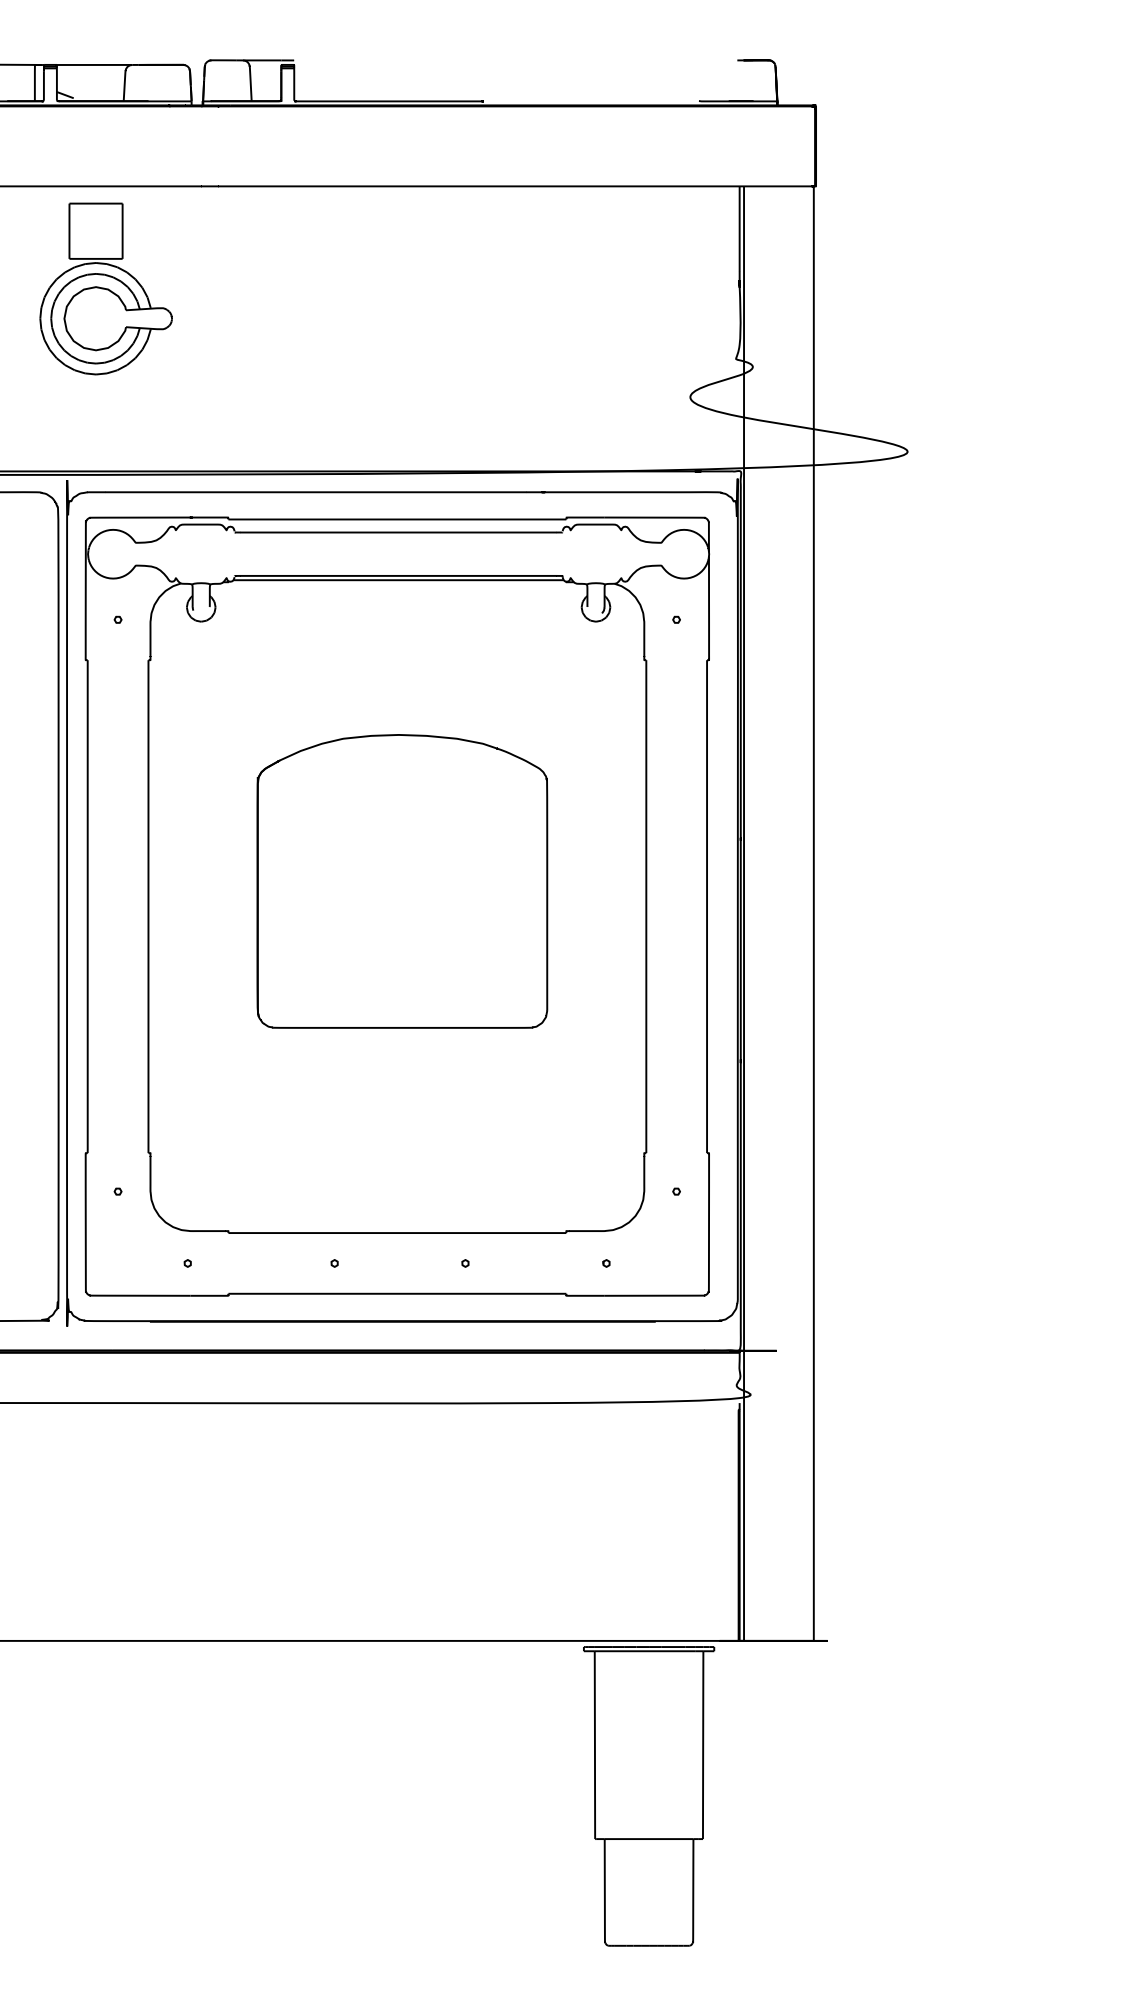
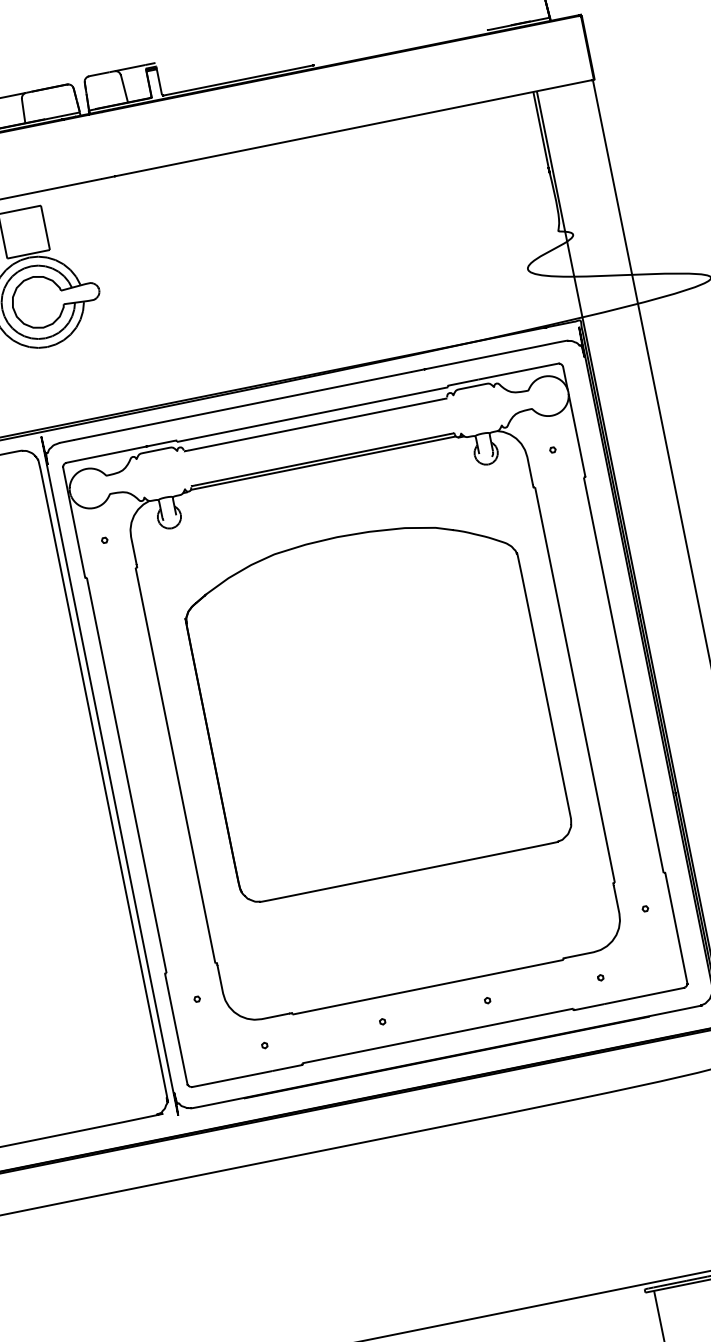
part: (402, 881) -> (375, 704), size x1.43

